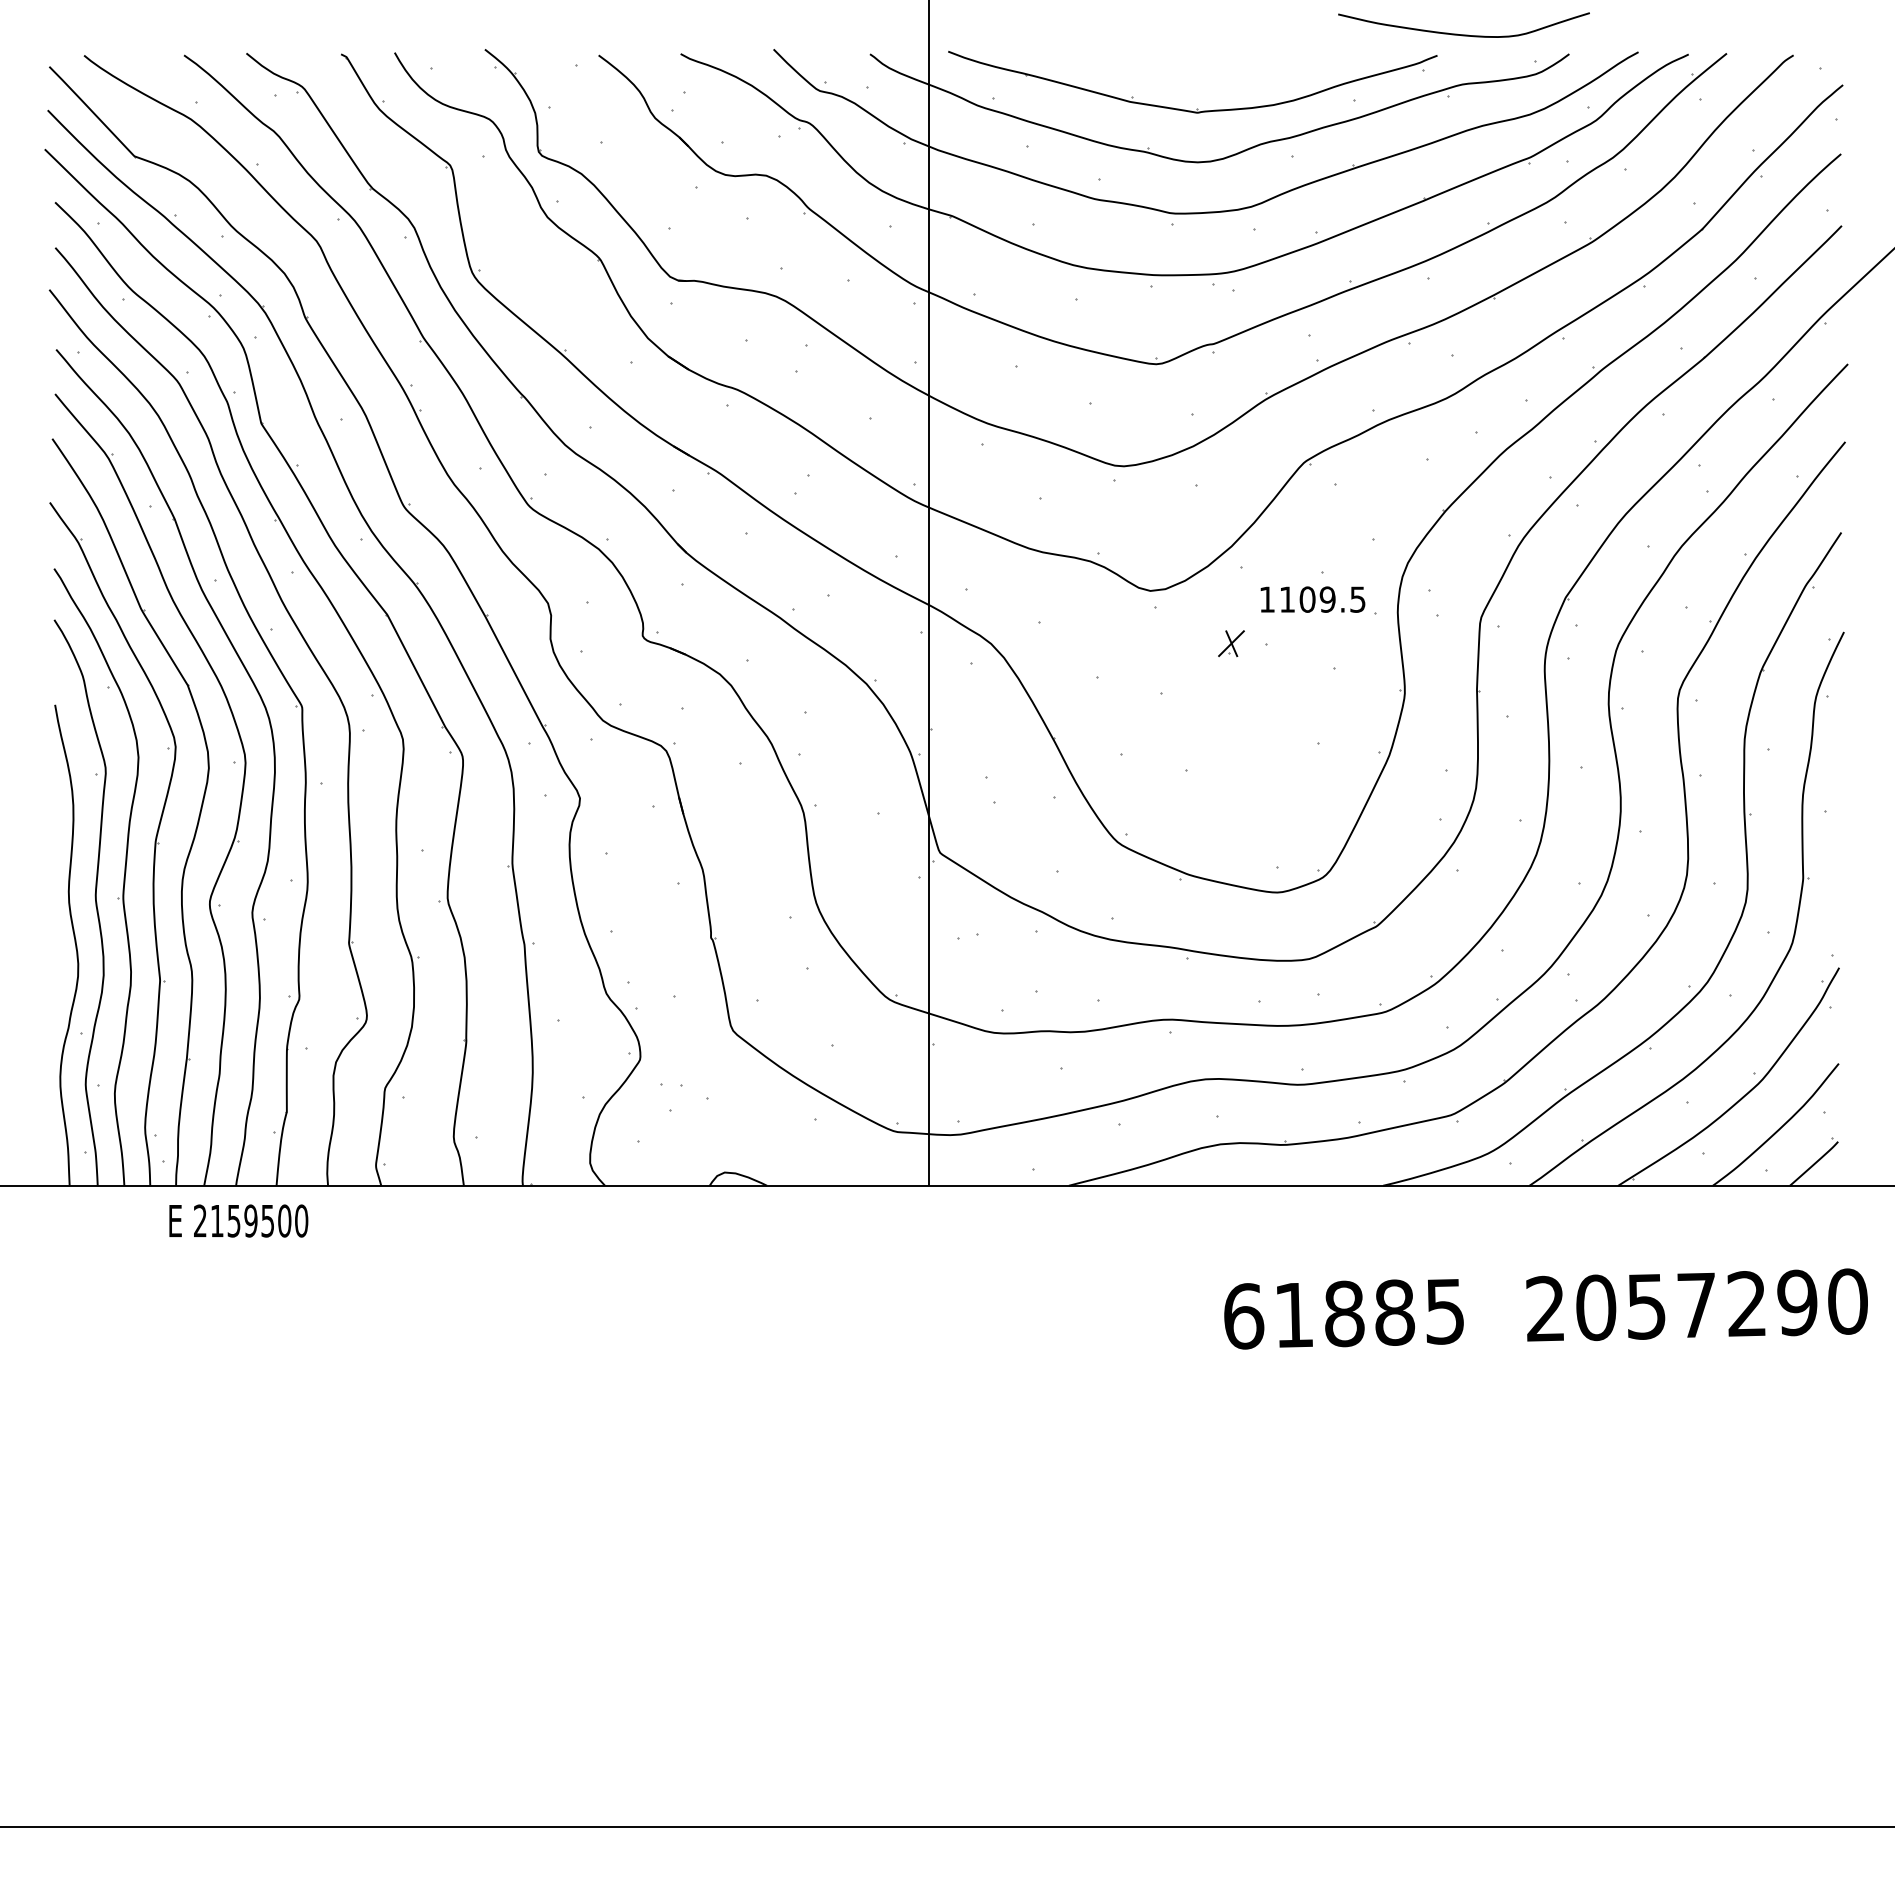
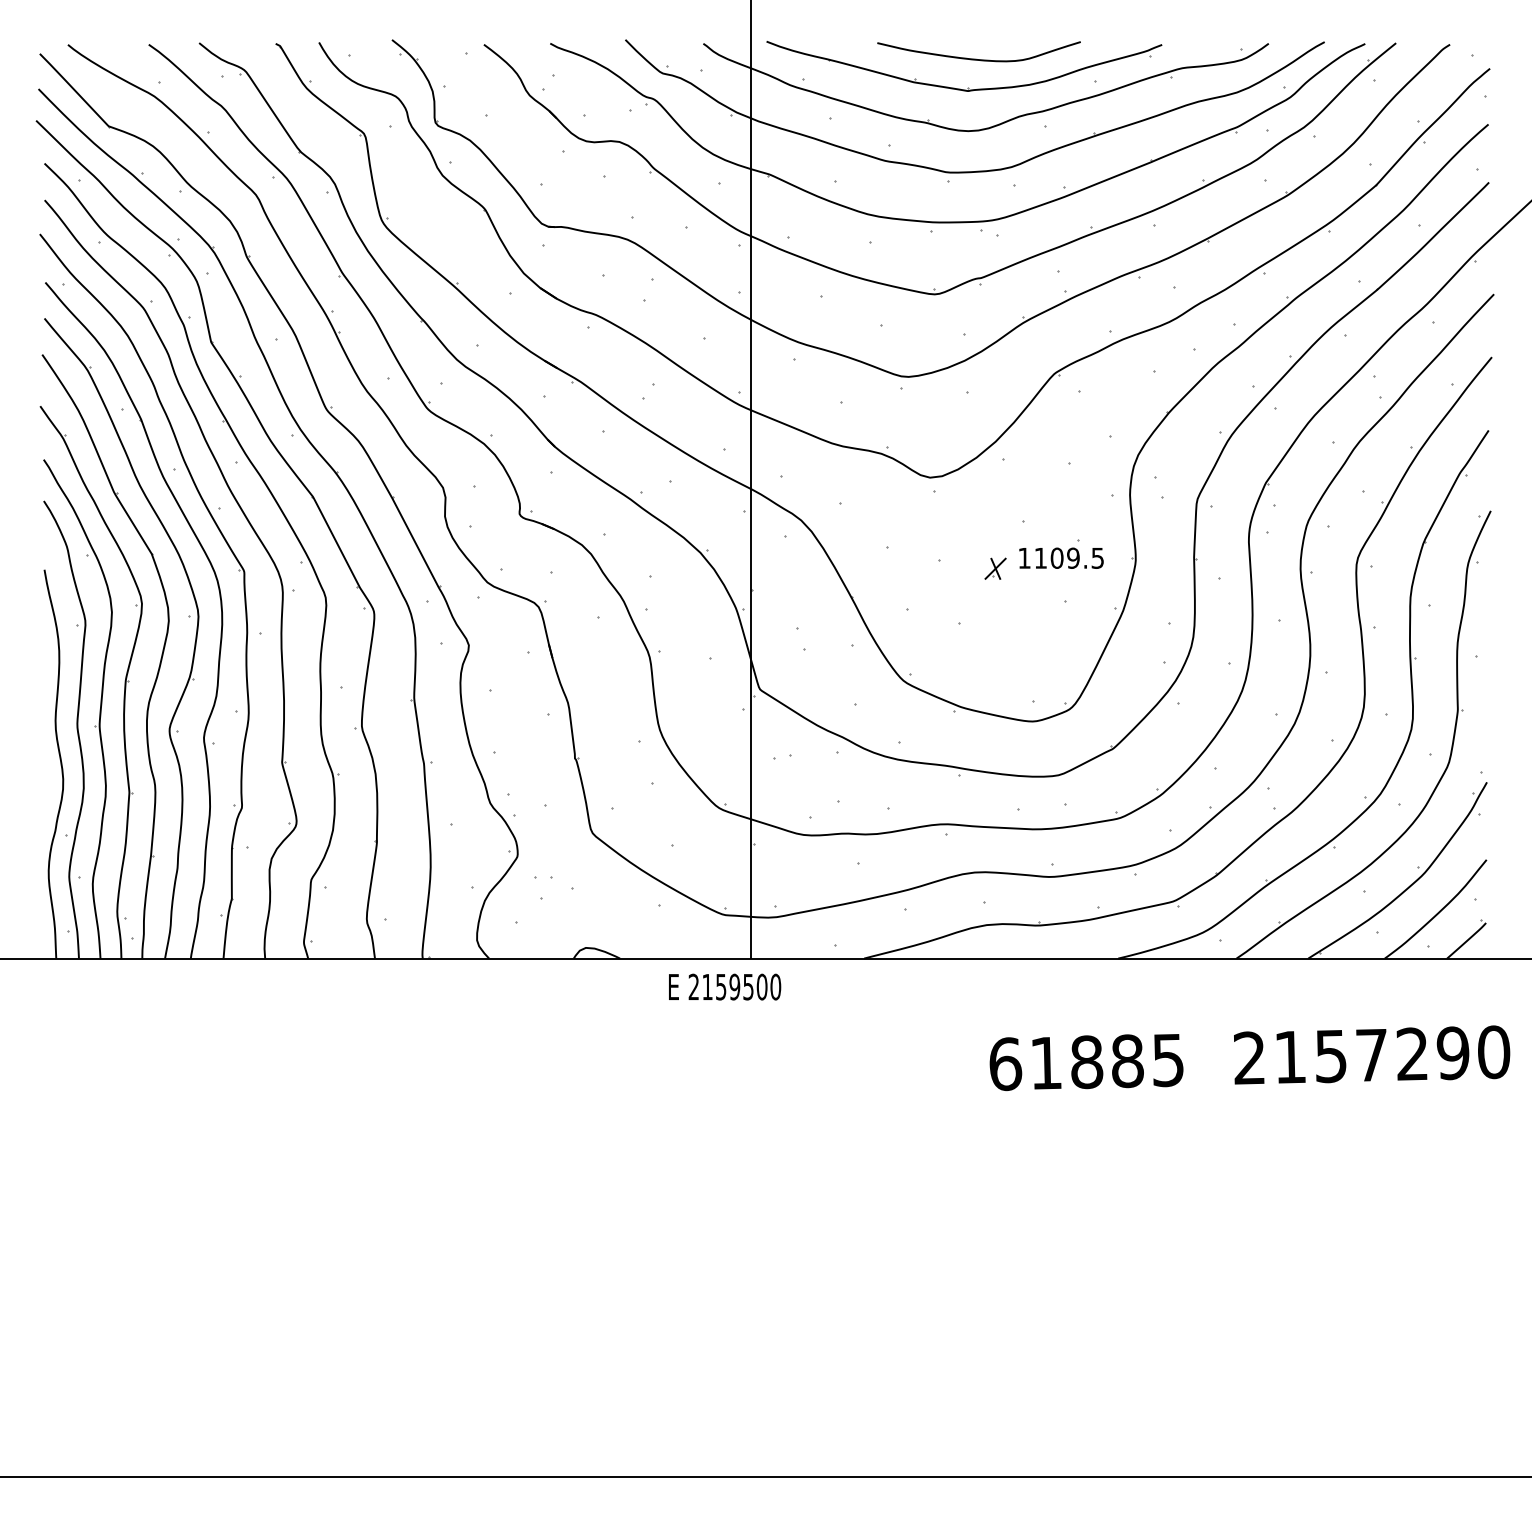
curve: (1463, 34) -> (978, 59), moved
text: (1312, 599) -> (1061, 558), moved
part: (1231, 643) -> (995, 568), moved
text: (238, 1220) -> (724, 986), moved
text: (1596, 1307) -> (1290, 1057), 2057290 -> 2157290

